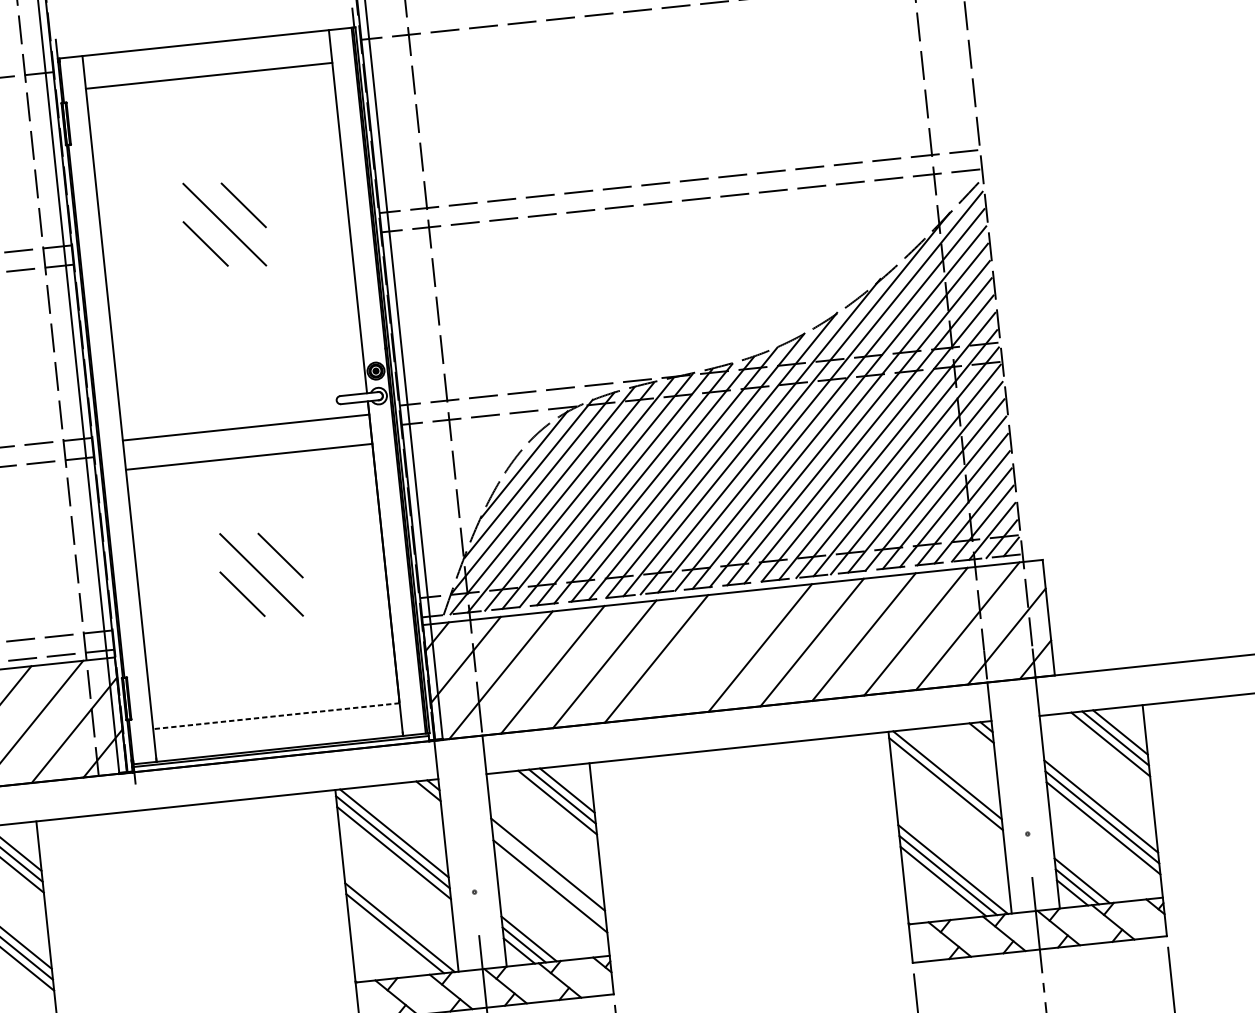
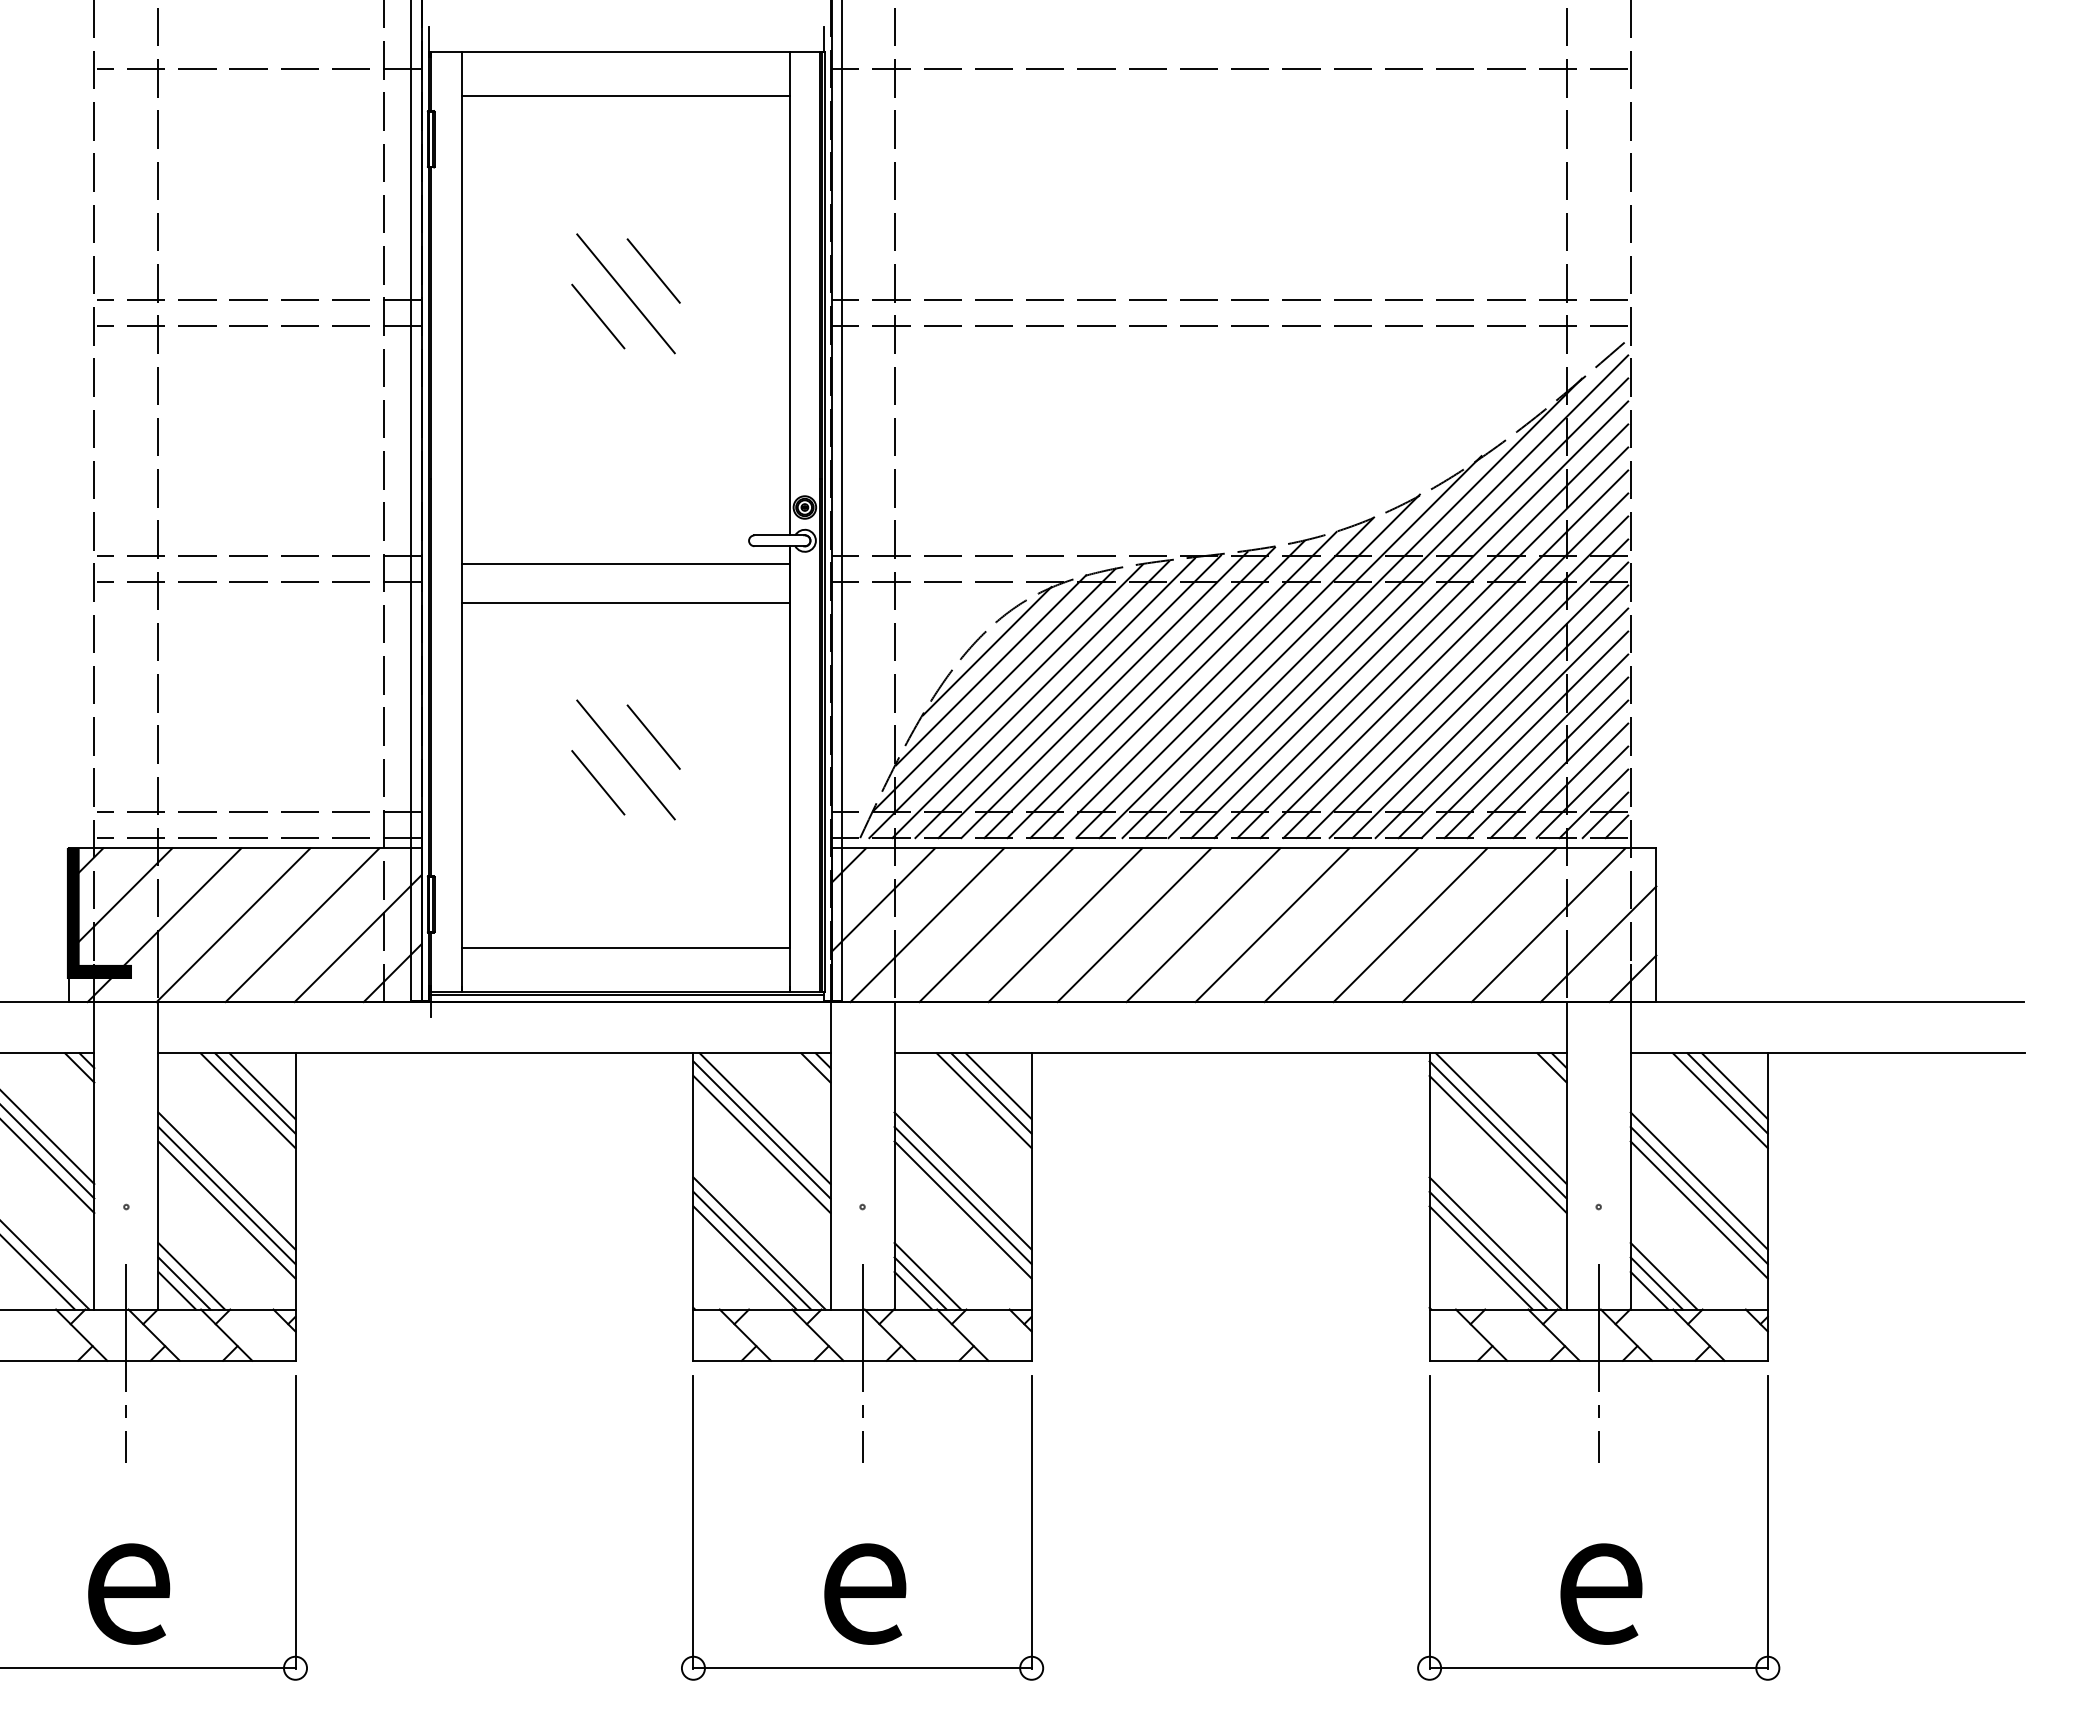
line: (708, 653) -> (1203, 925), added
line: (276, 715) -> (626, 947), dashed -> solid
line: (946, 795) -> (1497, 1144), added
line: (548, 875) -> (962, 1195), added
line: (389, 939) -> (744, 1257), added

